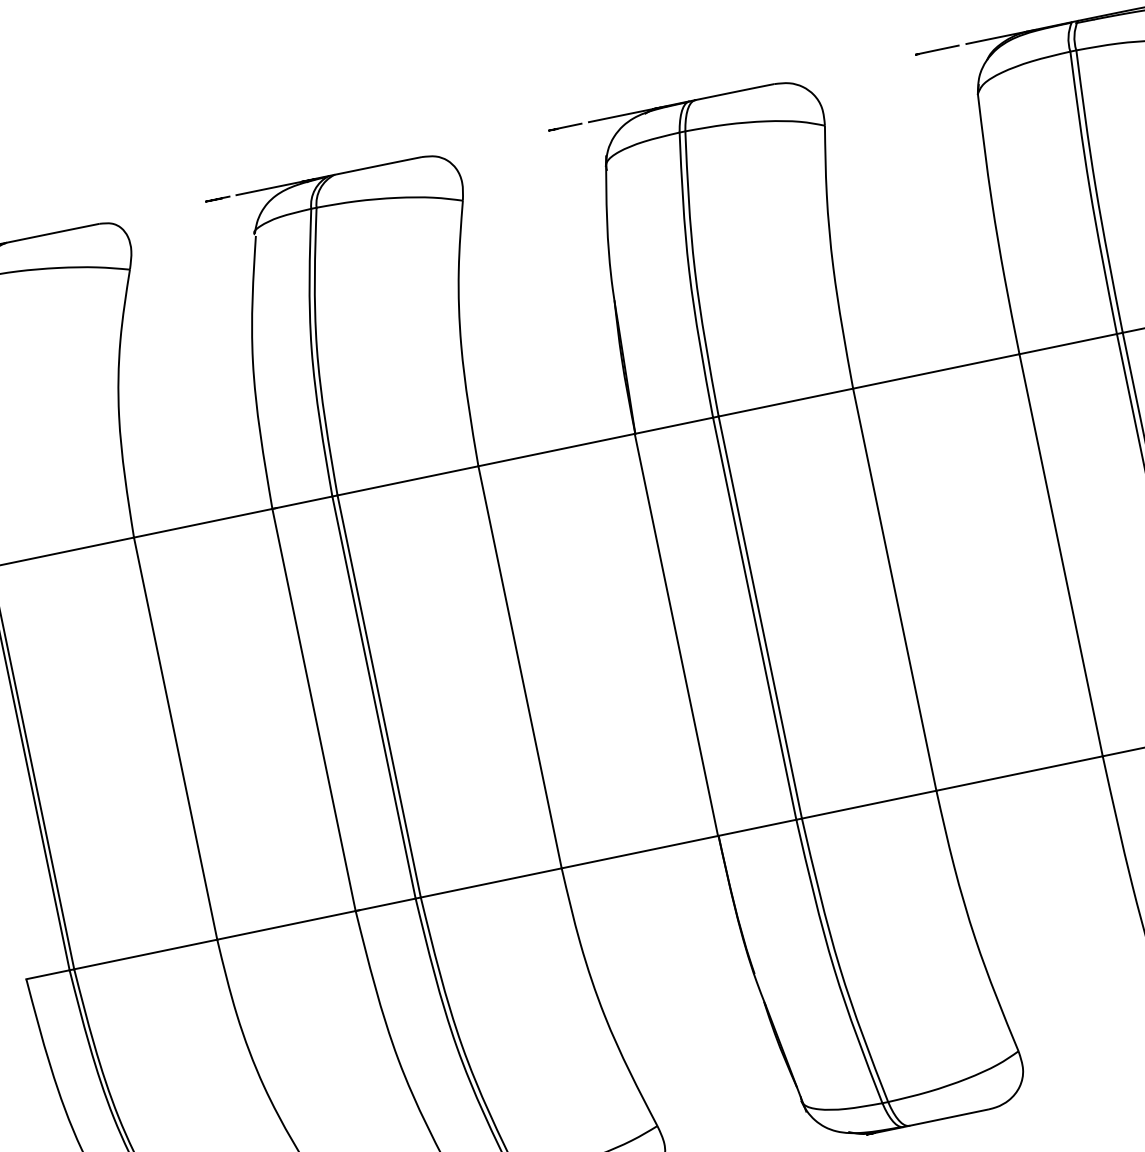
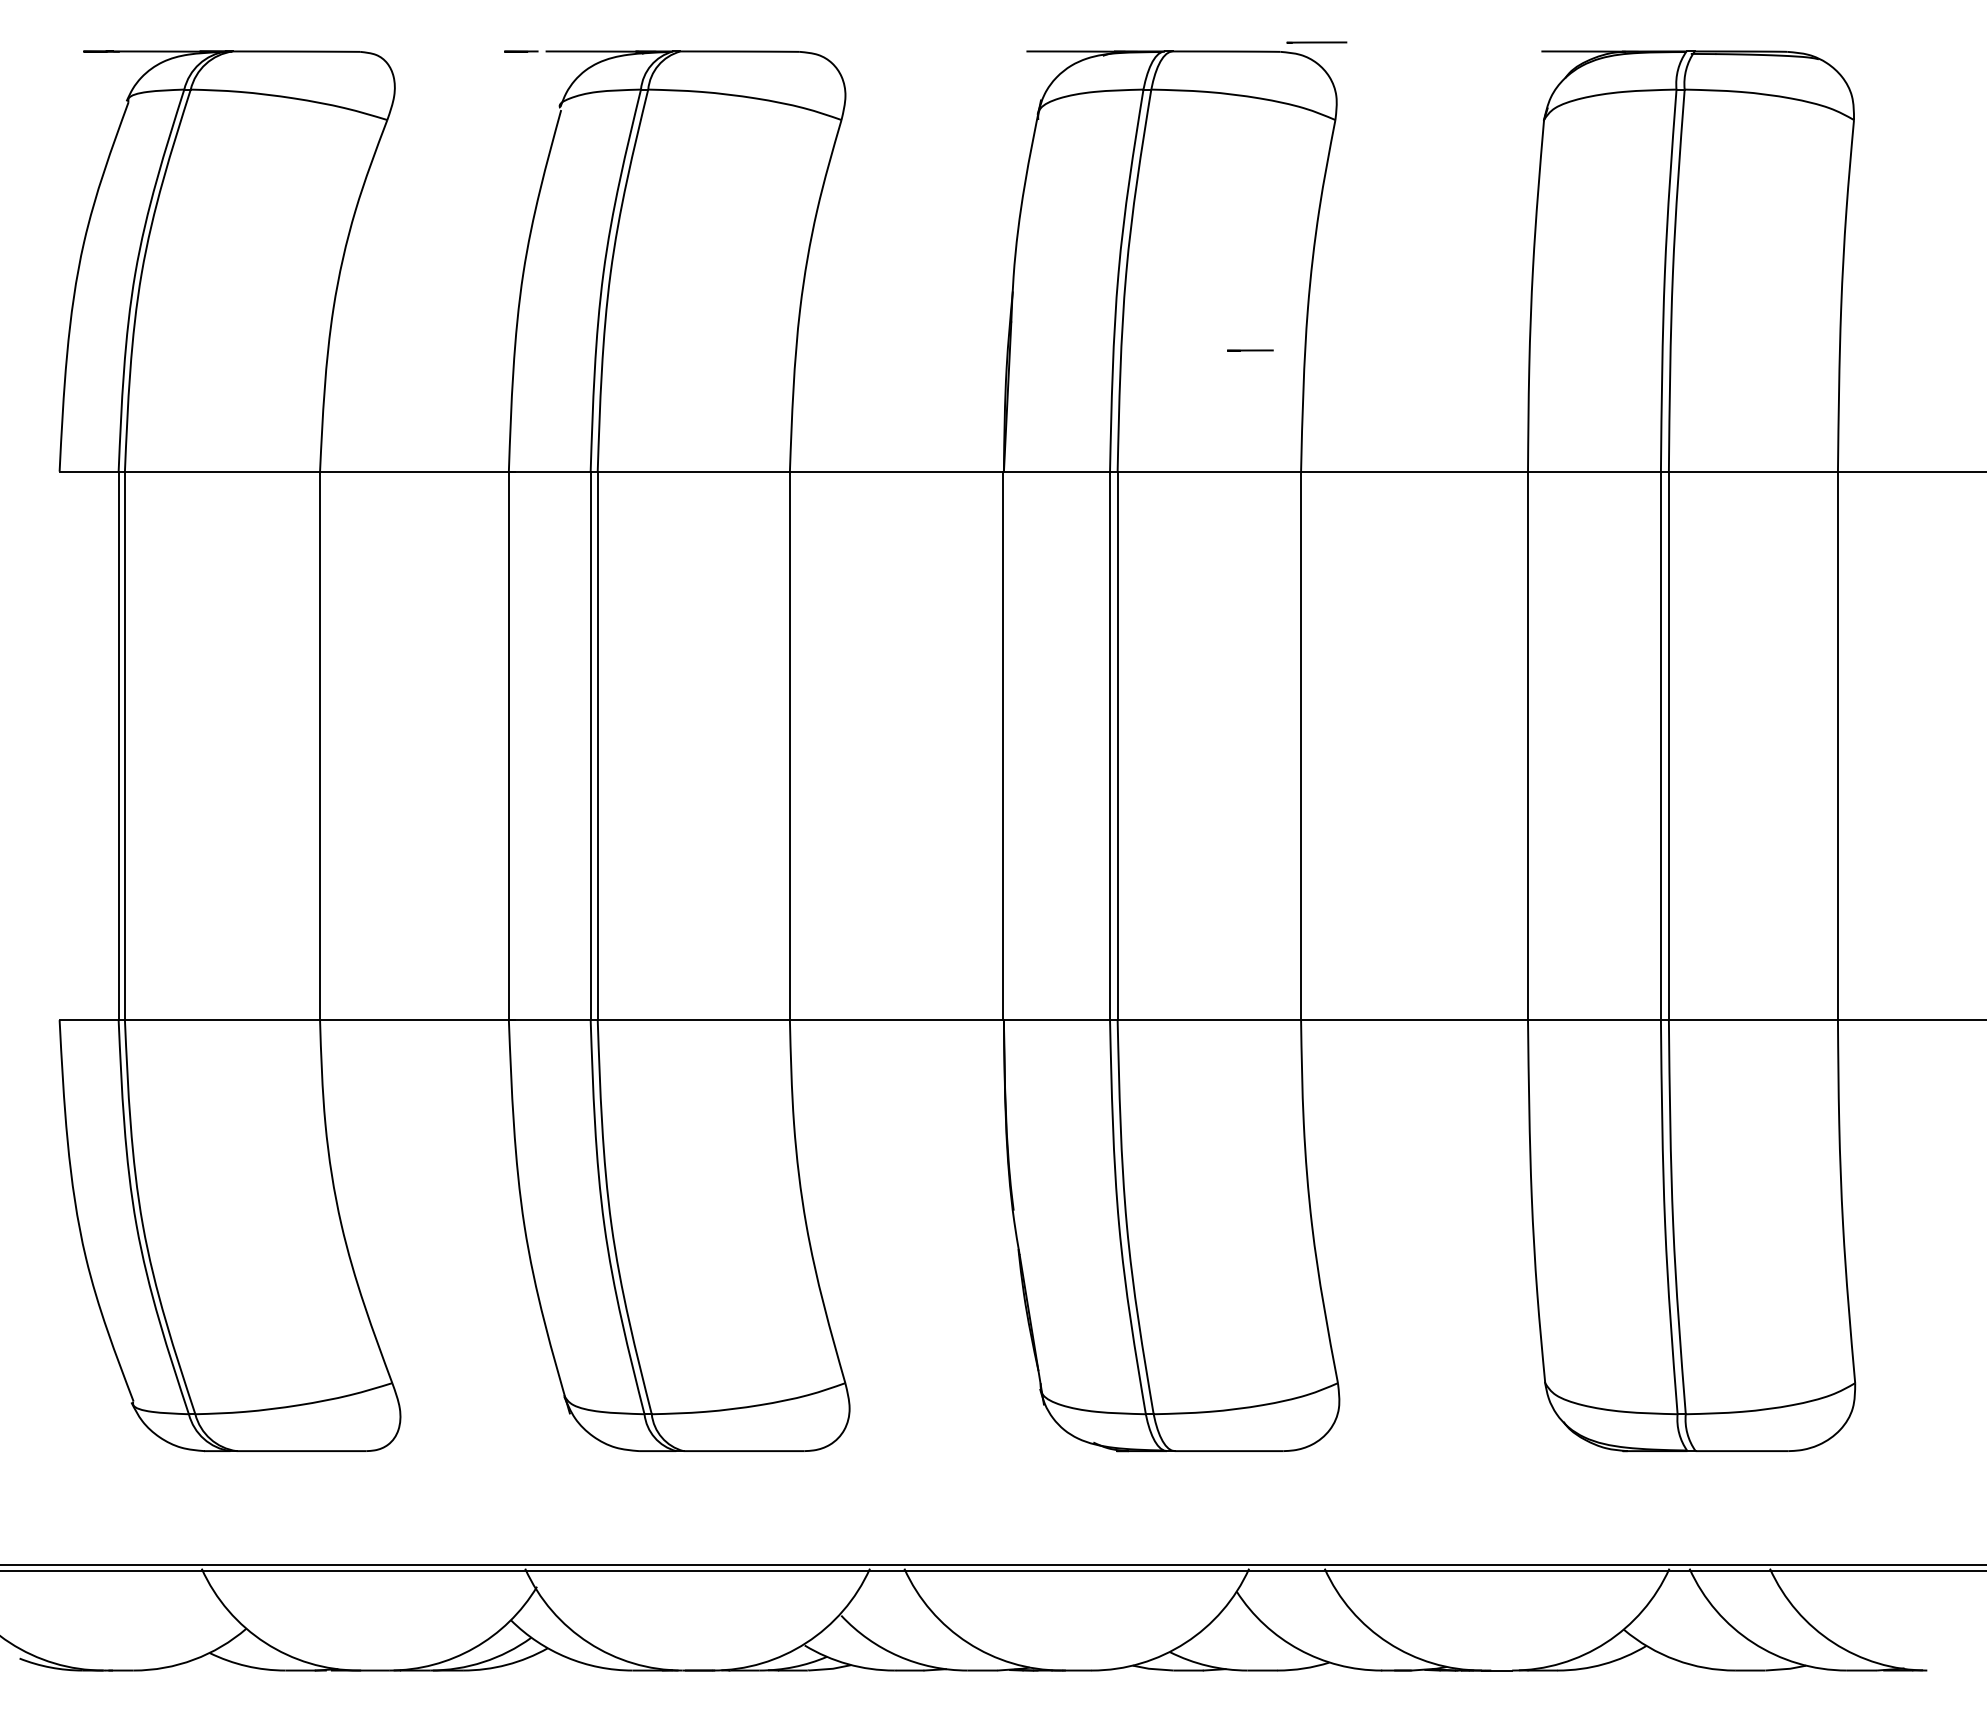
line: (937, 50) -> (1316, 42), moved
line: (565, 127) -> (1250, 350), moved

